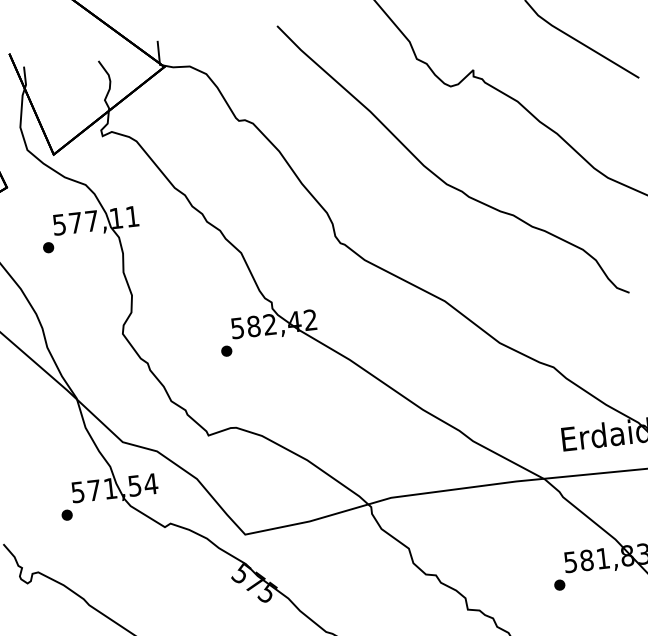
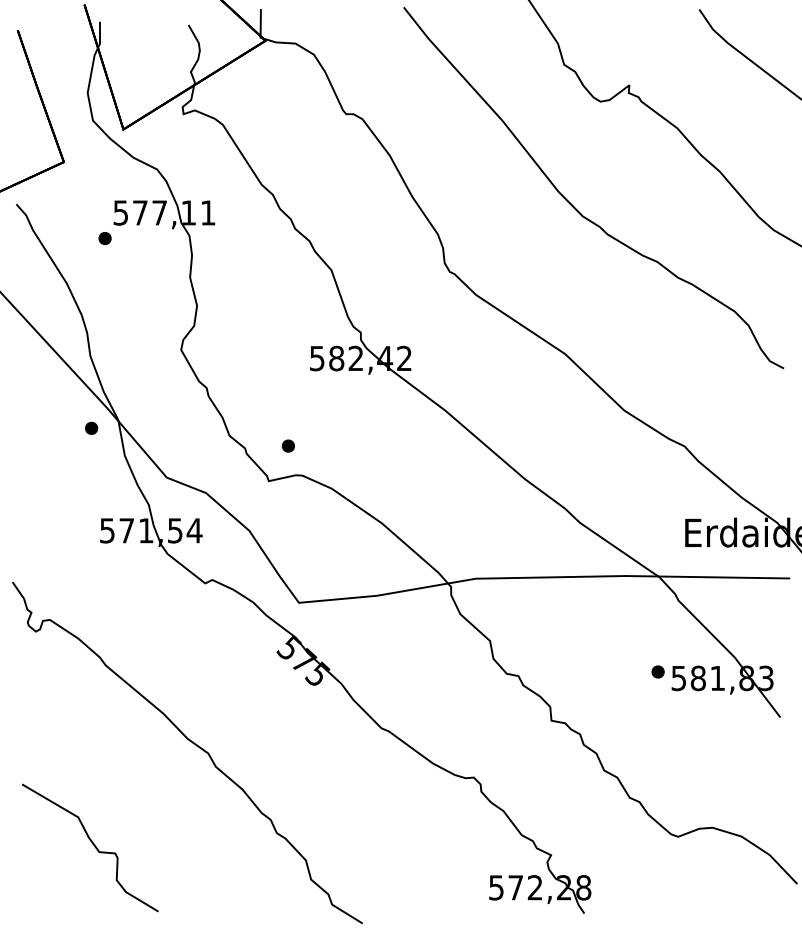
part: (225, 350) -> (287, 445), moved
part: (67, 514) -> (91, 427), moved
part: (559, 584) -> (657, 671), moved

